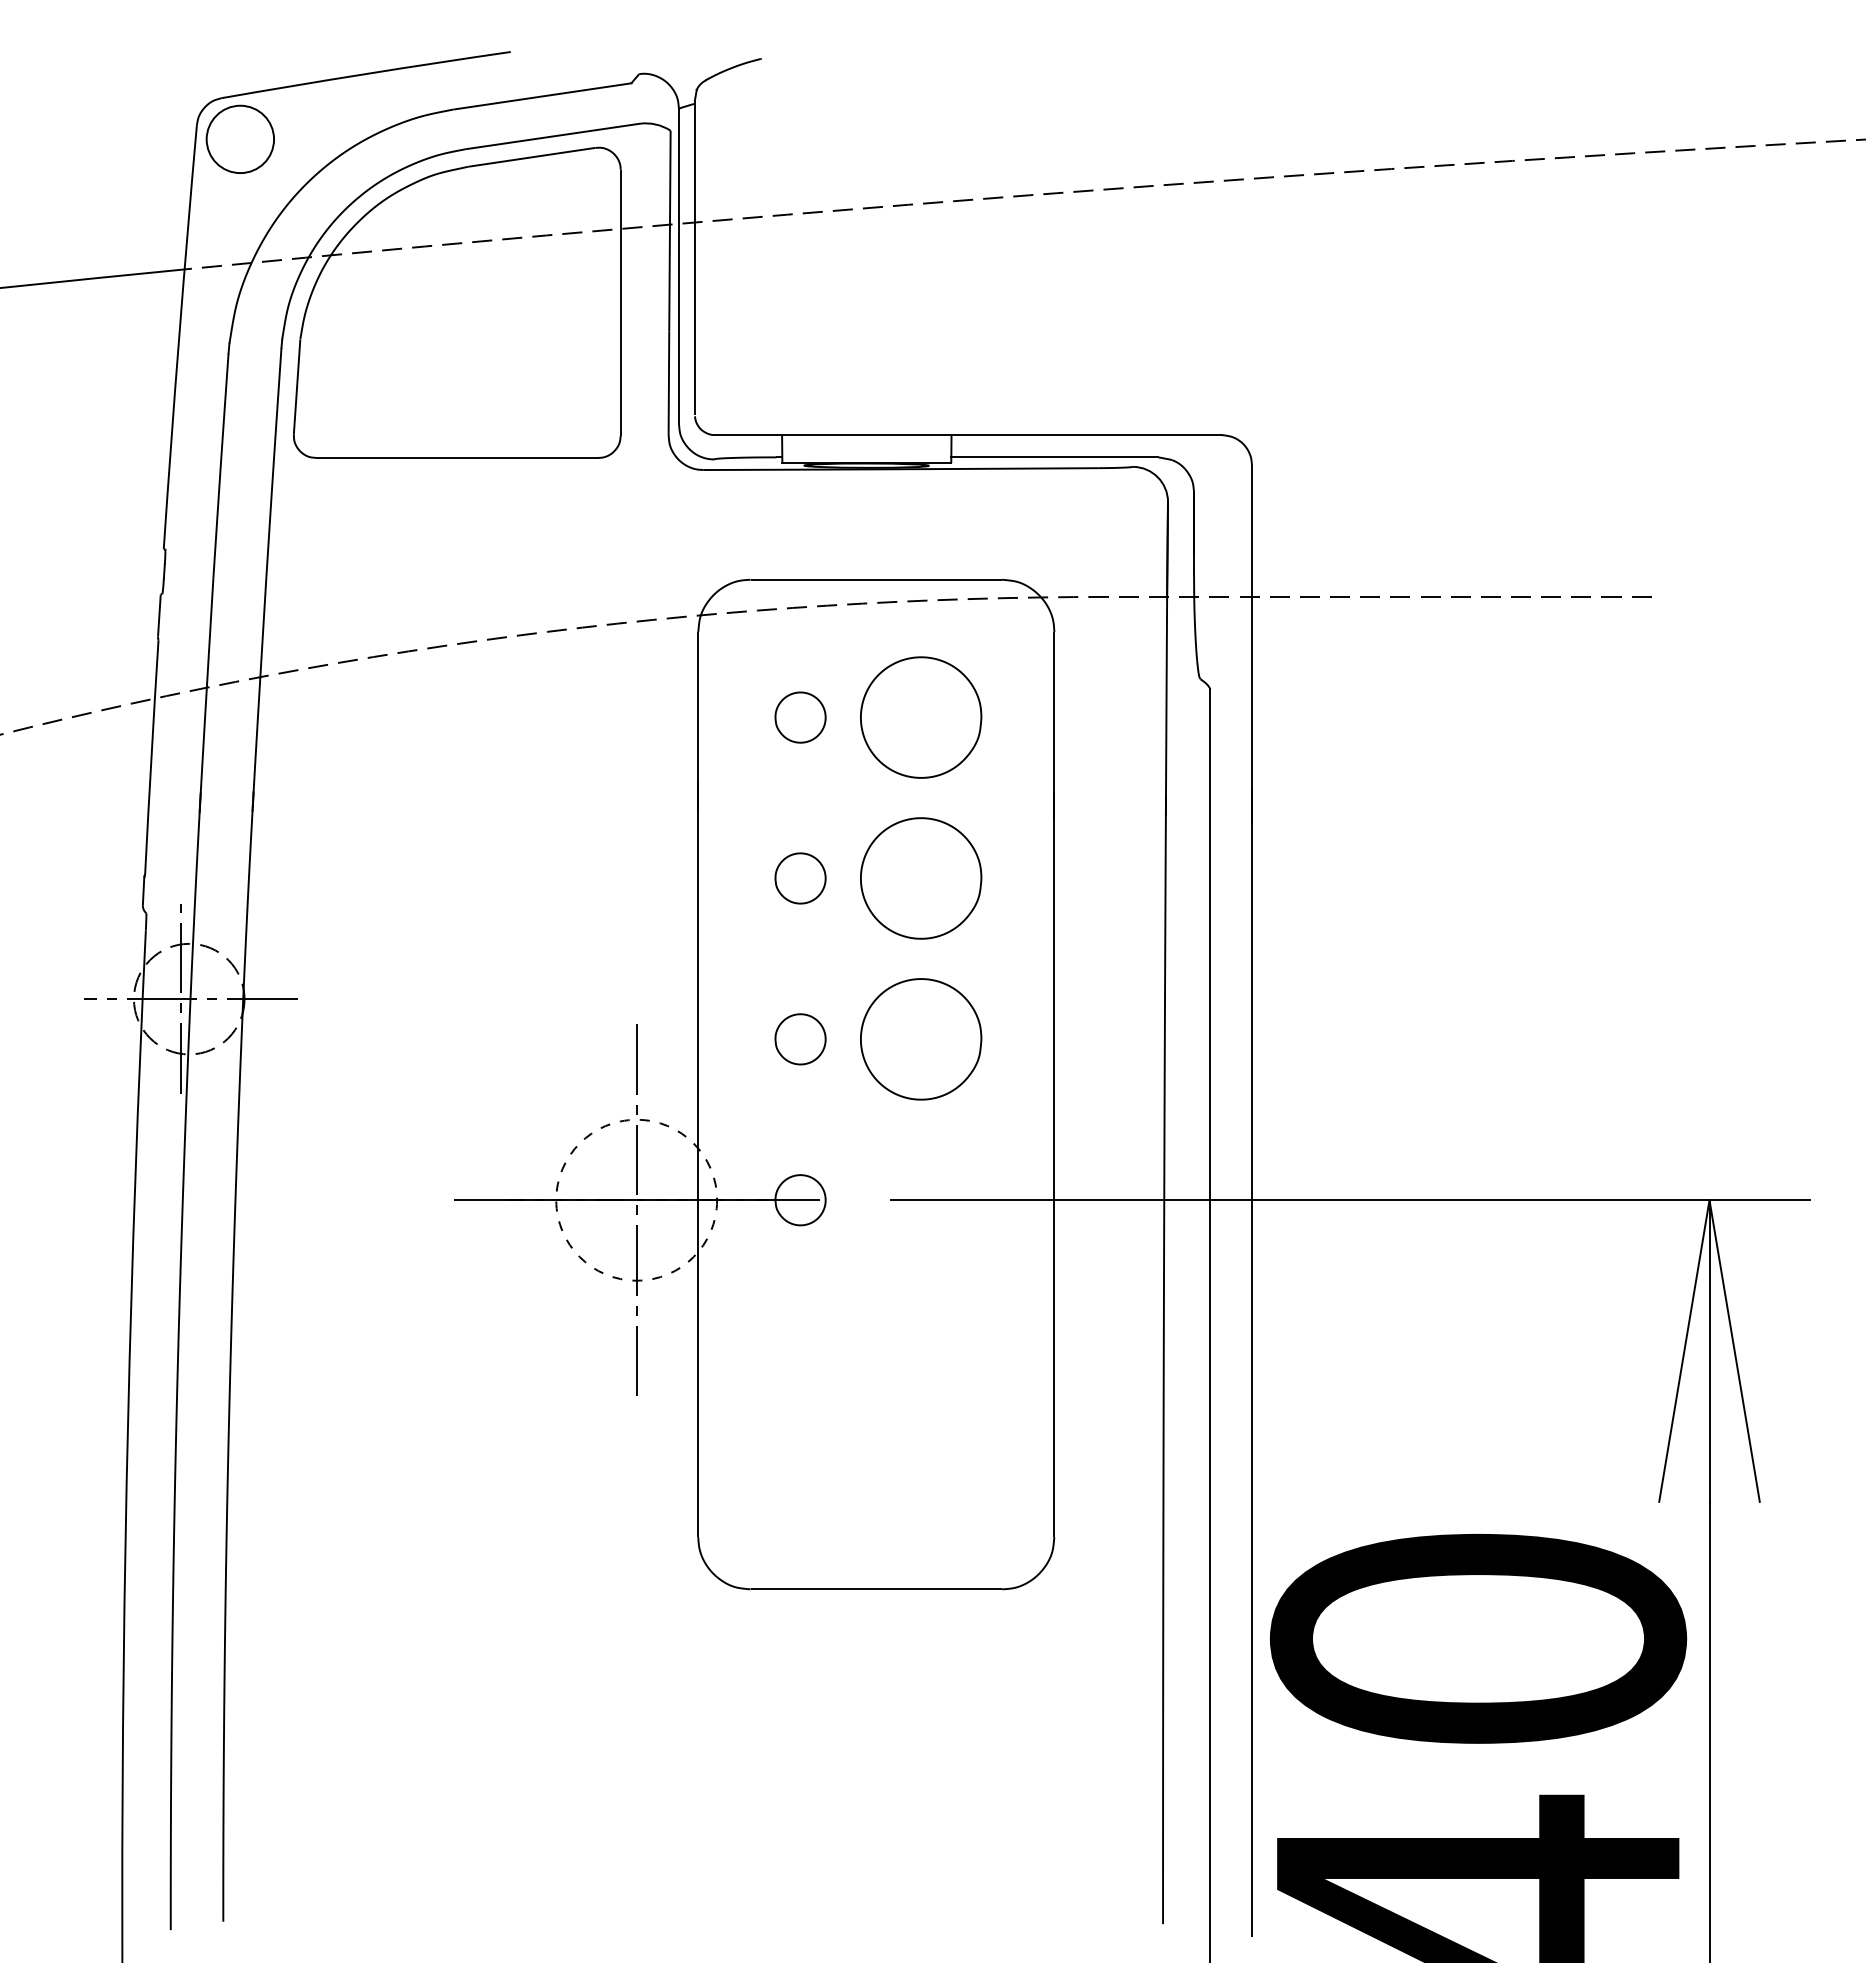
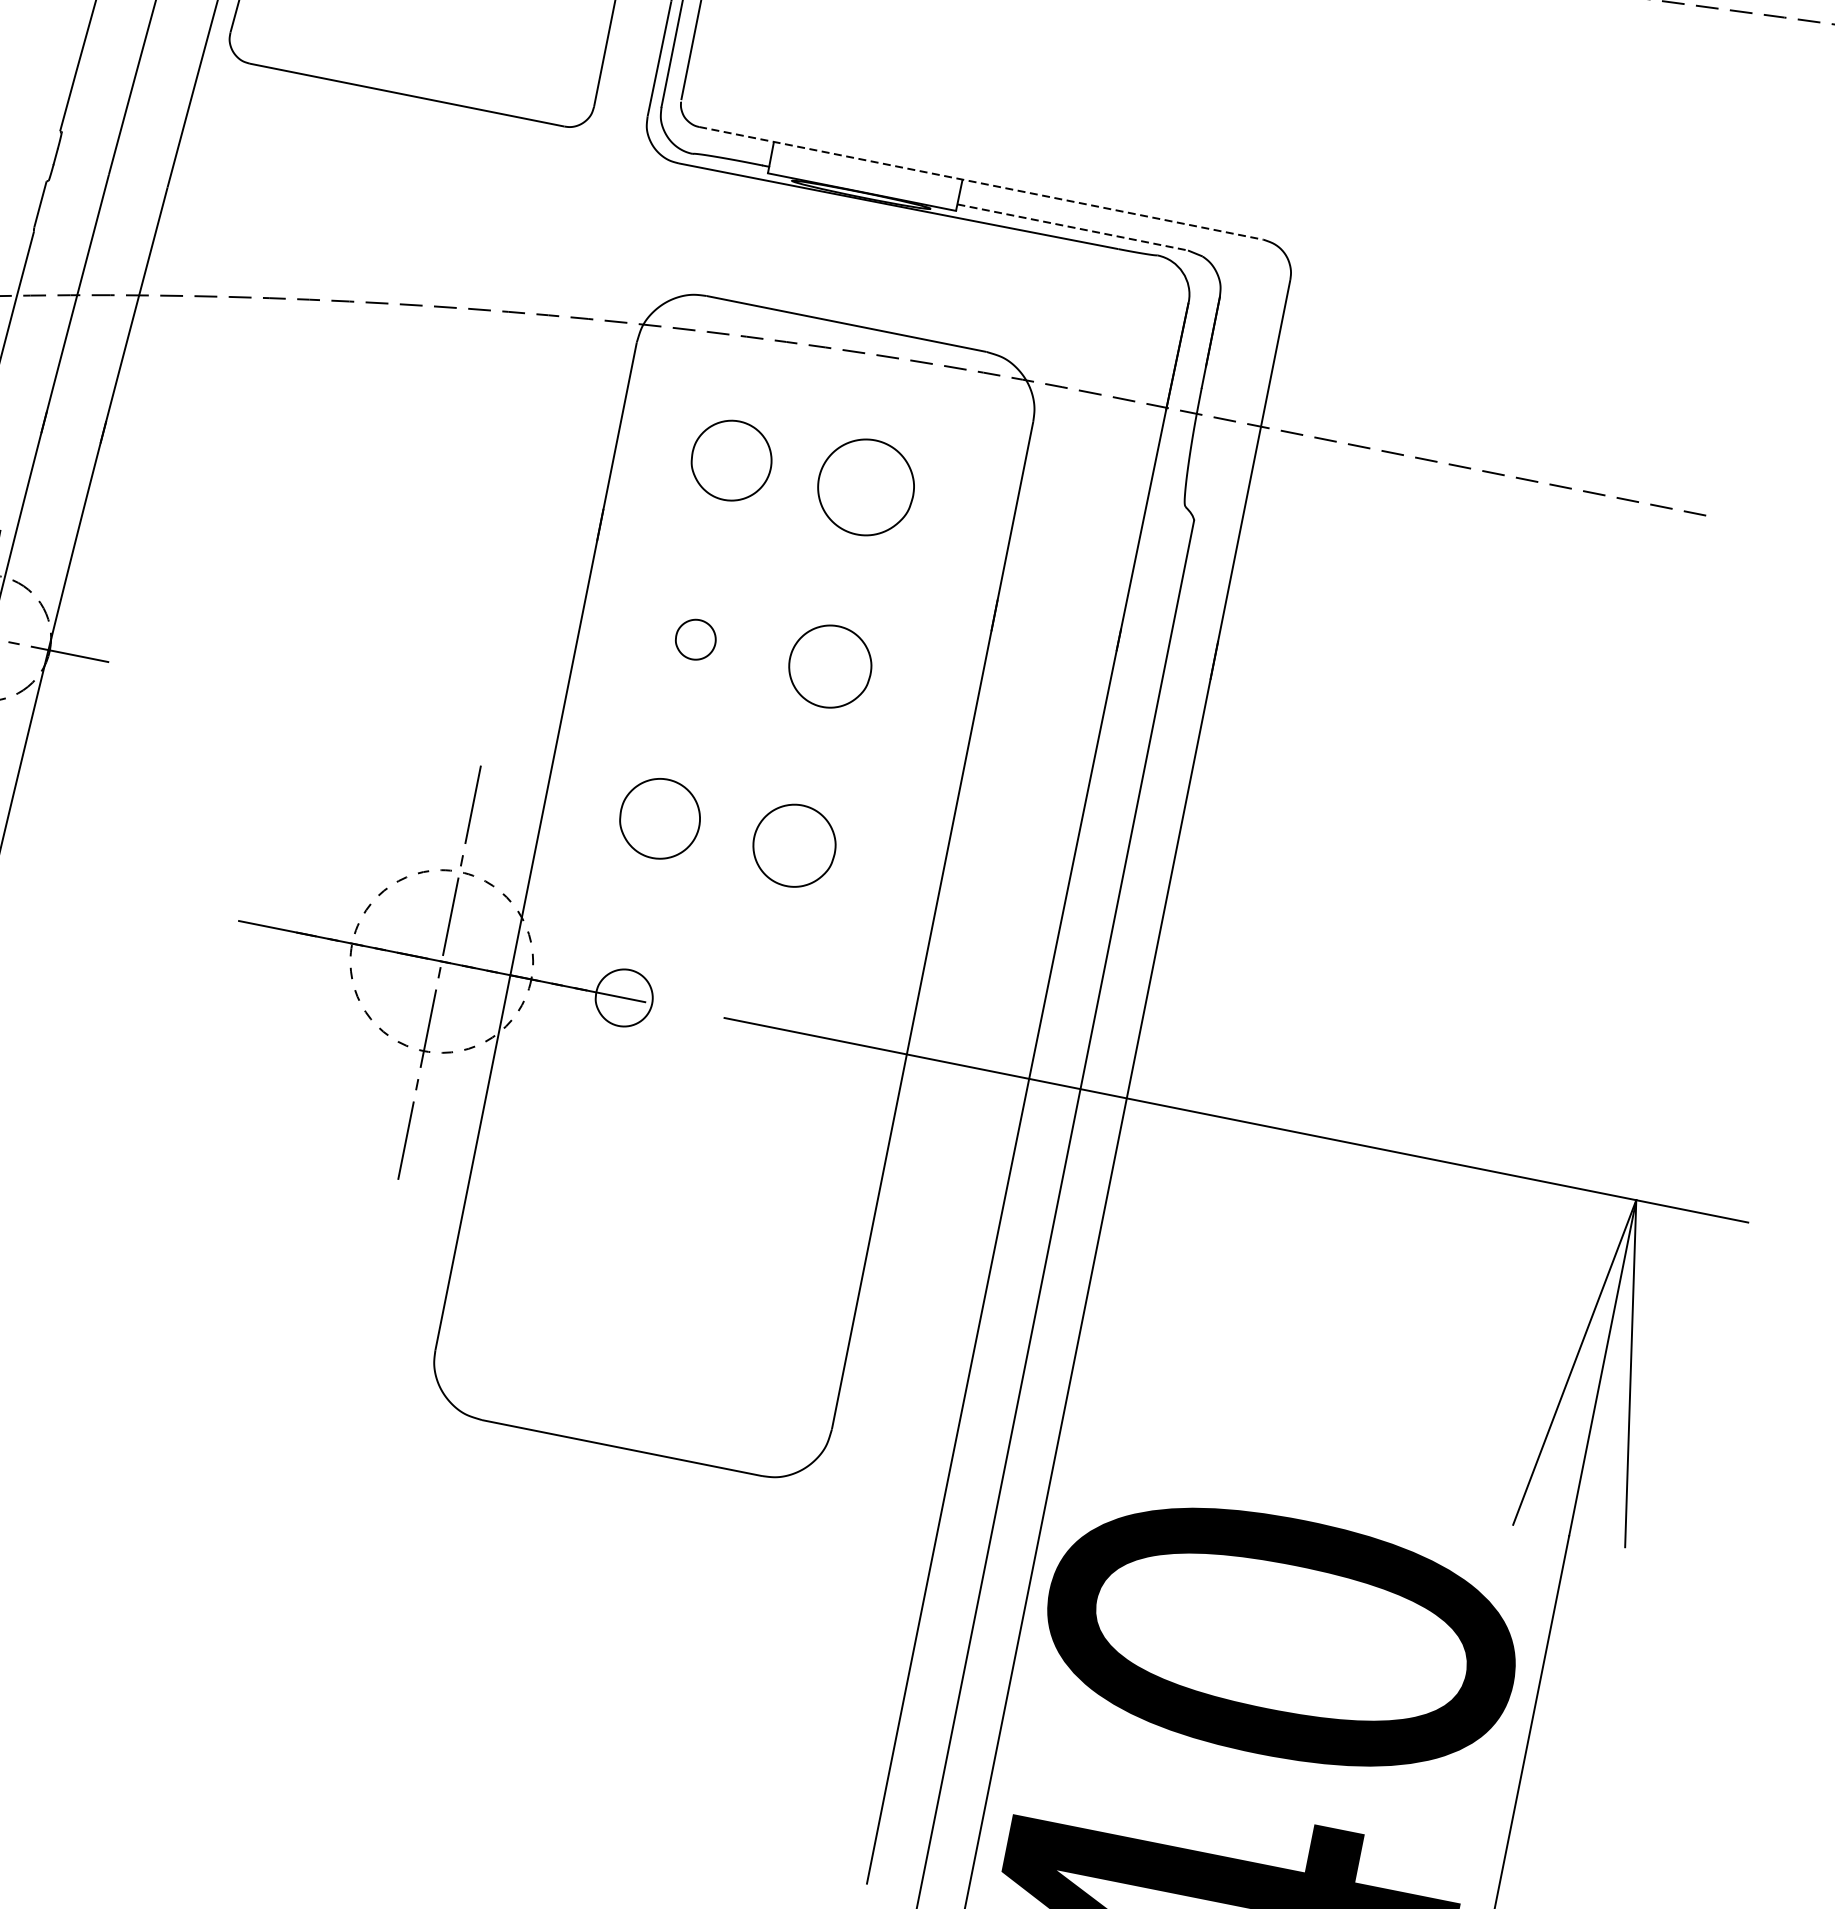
line: (968, 435) -> (981, 183), solid -> dashed
line: (1054, 457) -> (1072, 227), solid -> dashed
part: (800, 717) -> (731, 460), size x1.4
part: (921, 717) -> (866, 487), size x0.7
part: (800, 878) -> (695, 639), size x0.7
part: (921, 878) -> (830, 666), size x0.6
part: (800, 1039) -> (659, 819), size x1.4
part: (921, 1039) -> (794, 845), size x0.6

